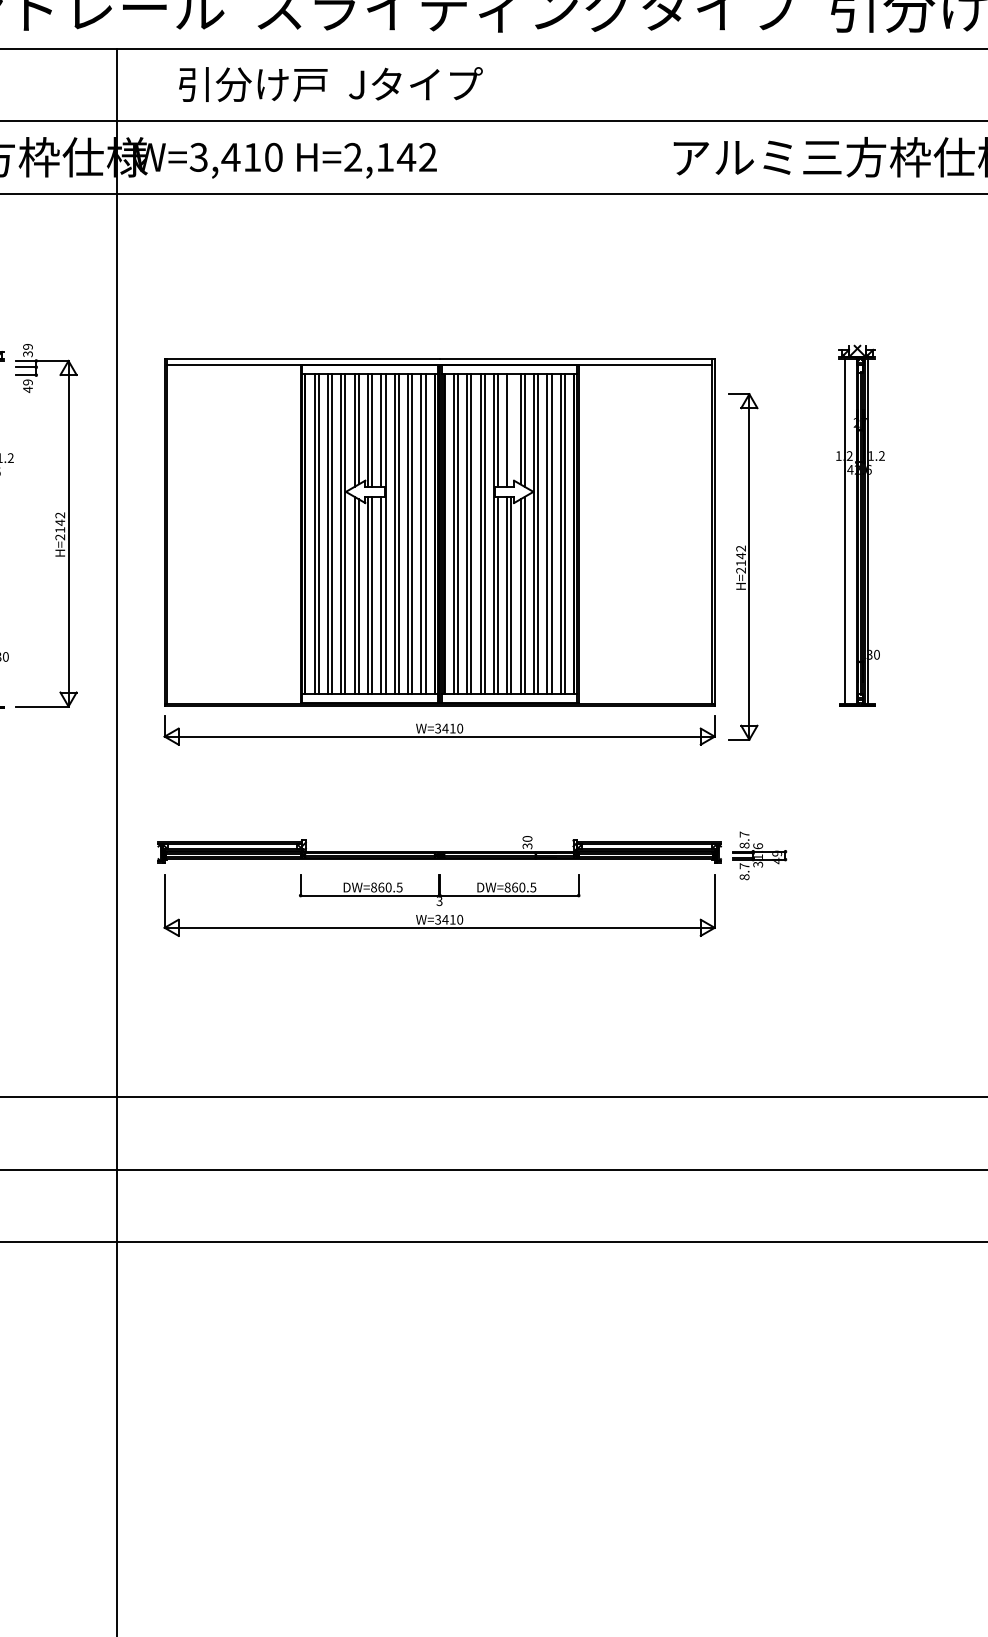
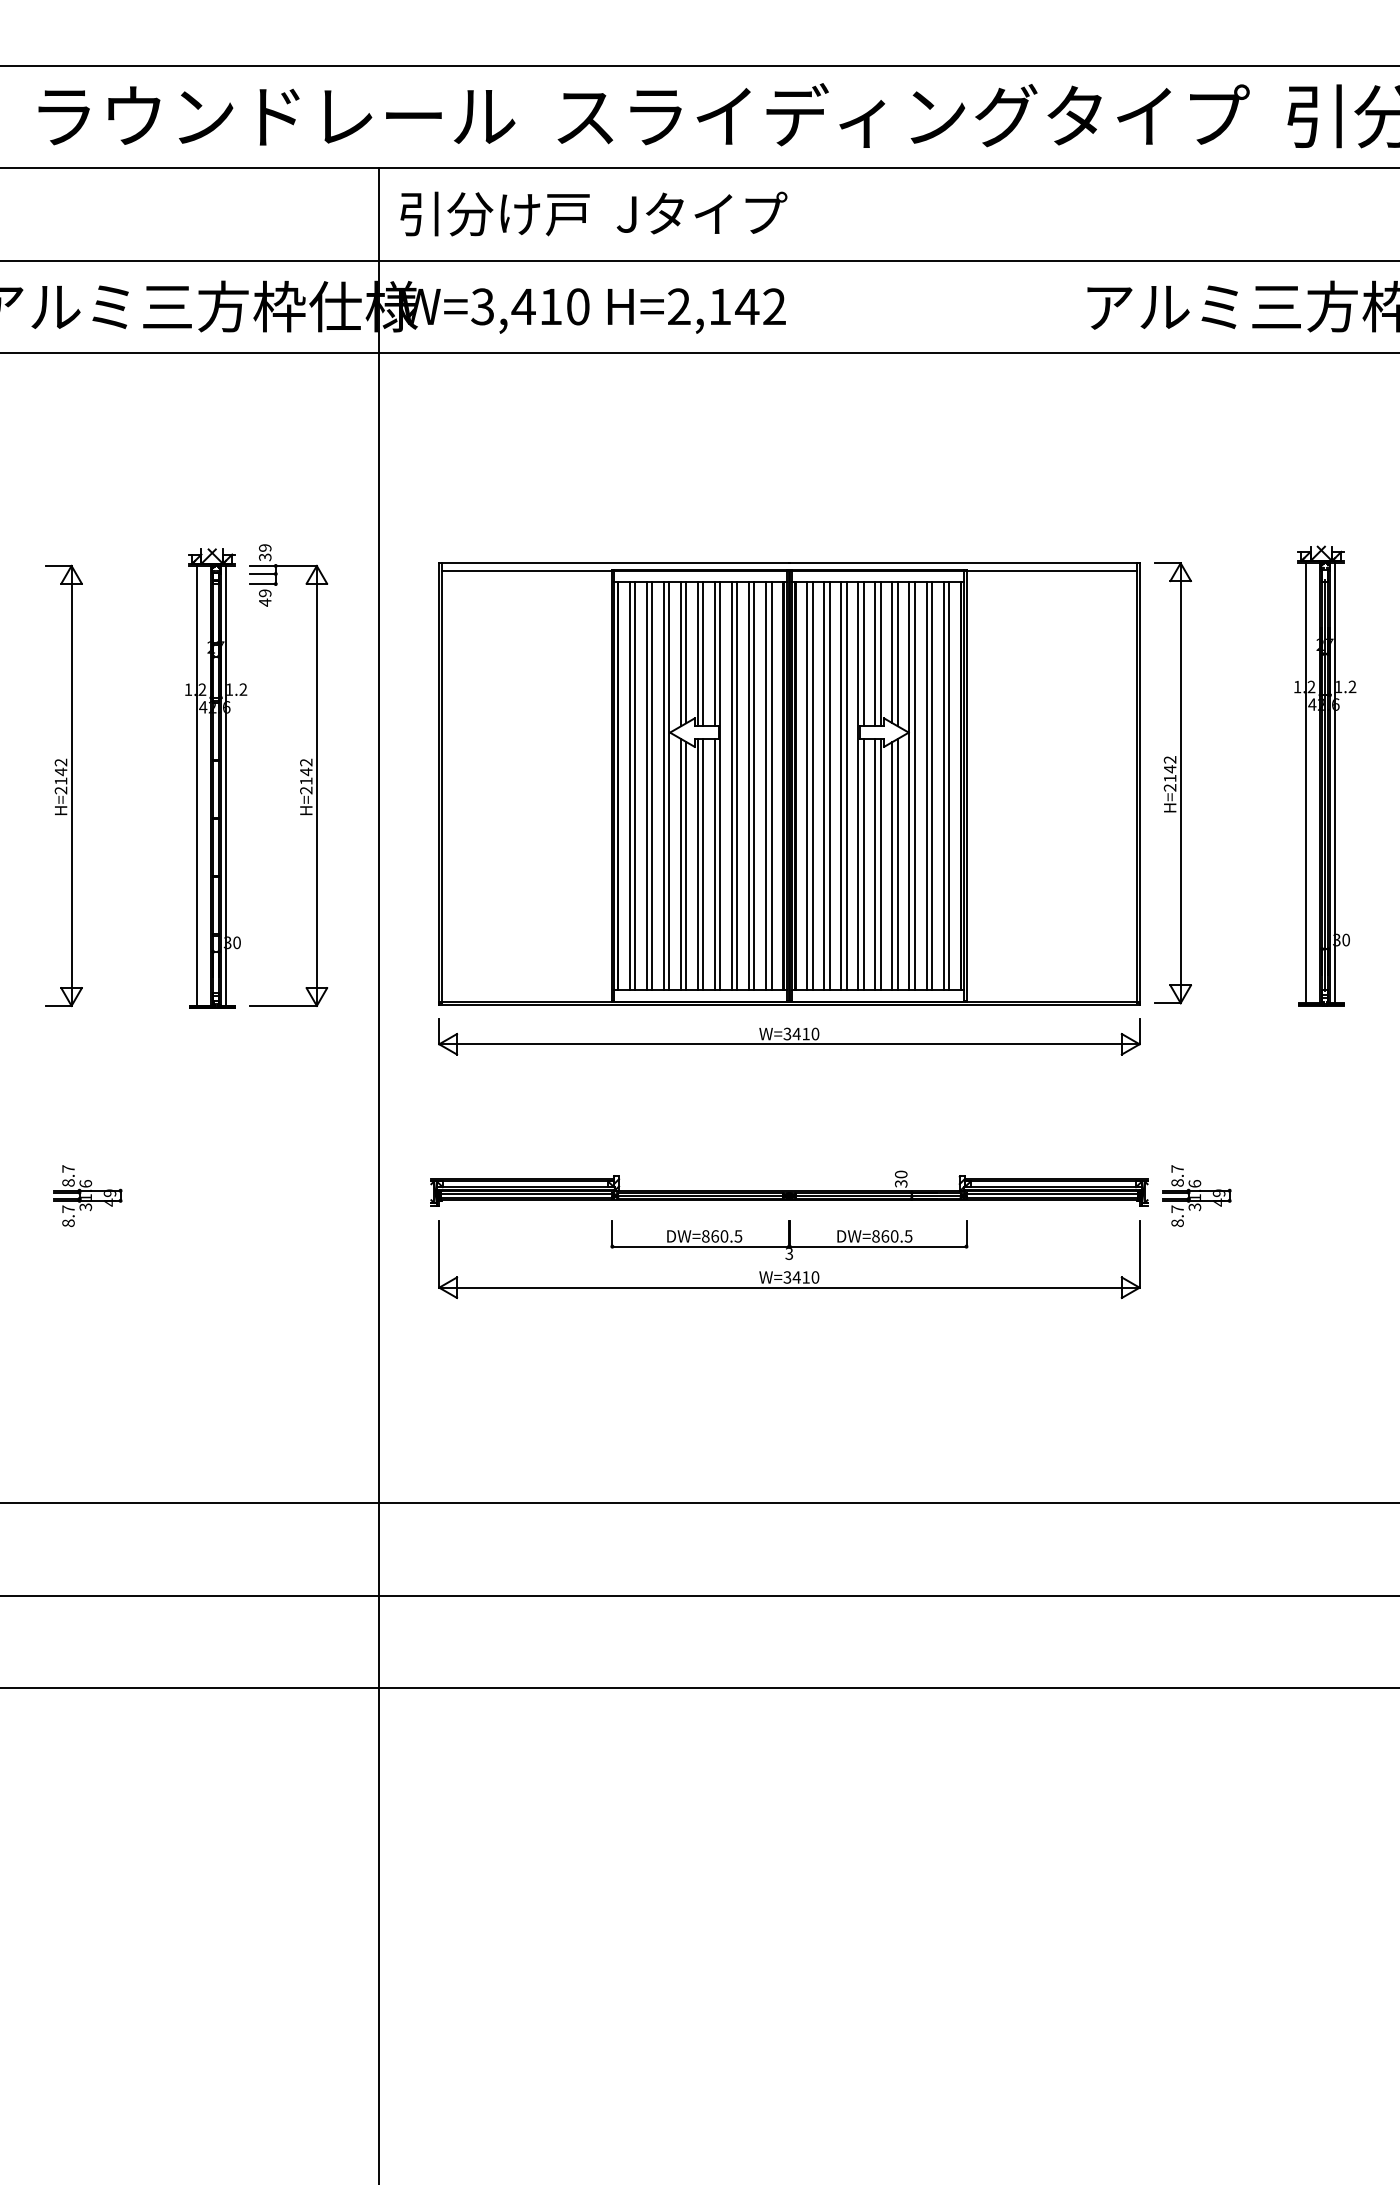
text: (330, 84) -> (593, 213), moved
line: (511, 429) -> (880, 653), added
part: (742, 567) -> (1172, 783), moved

